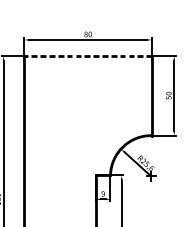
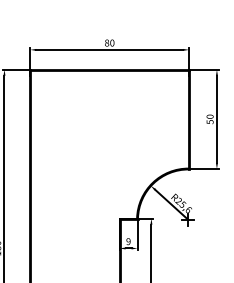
line: (87, 55) -> (109, 69), dashed -> solid

